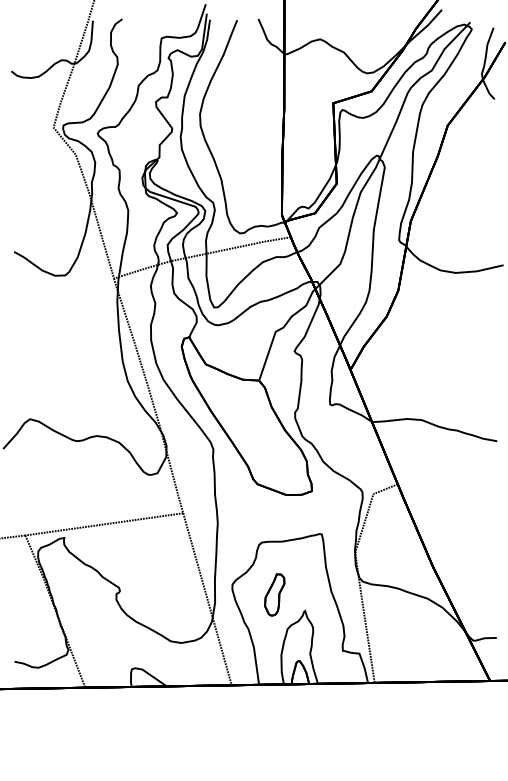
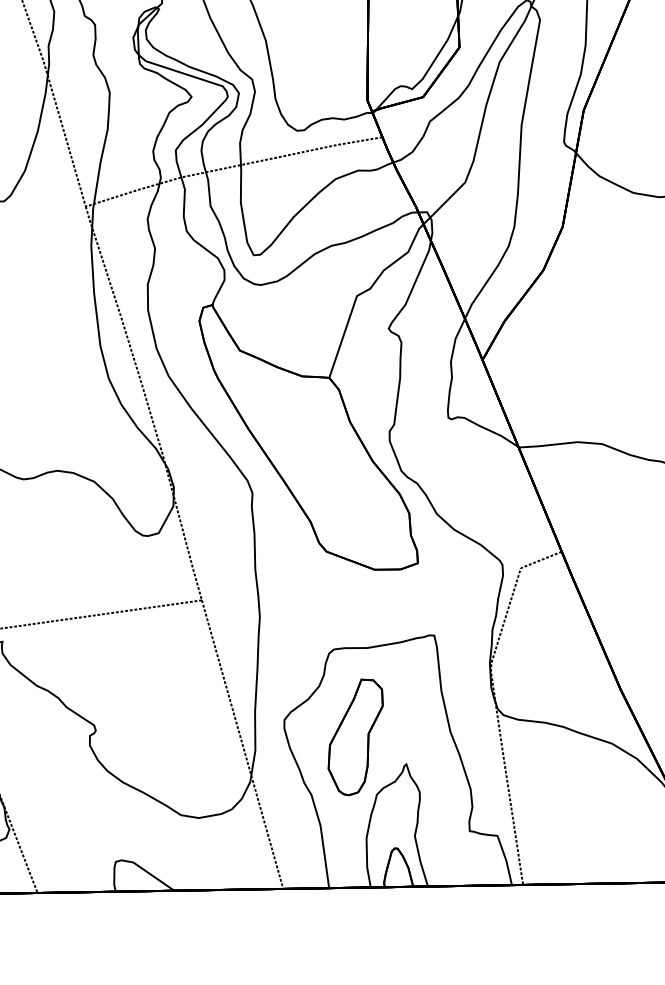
part: (274, 594) -> (354, 736), size x1.67

